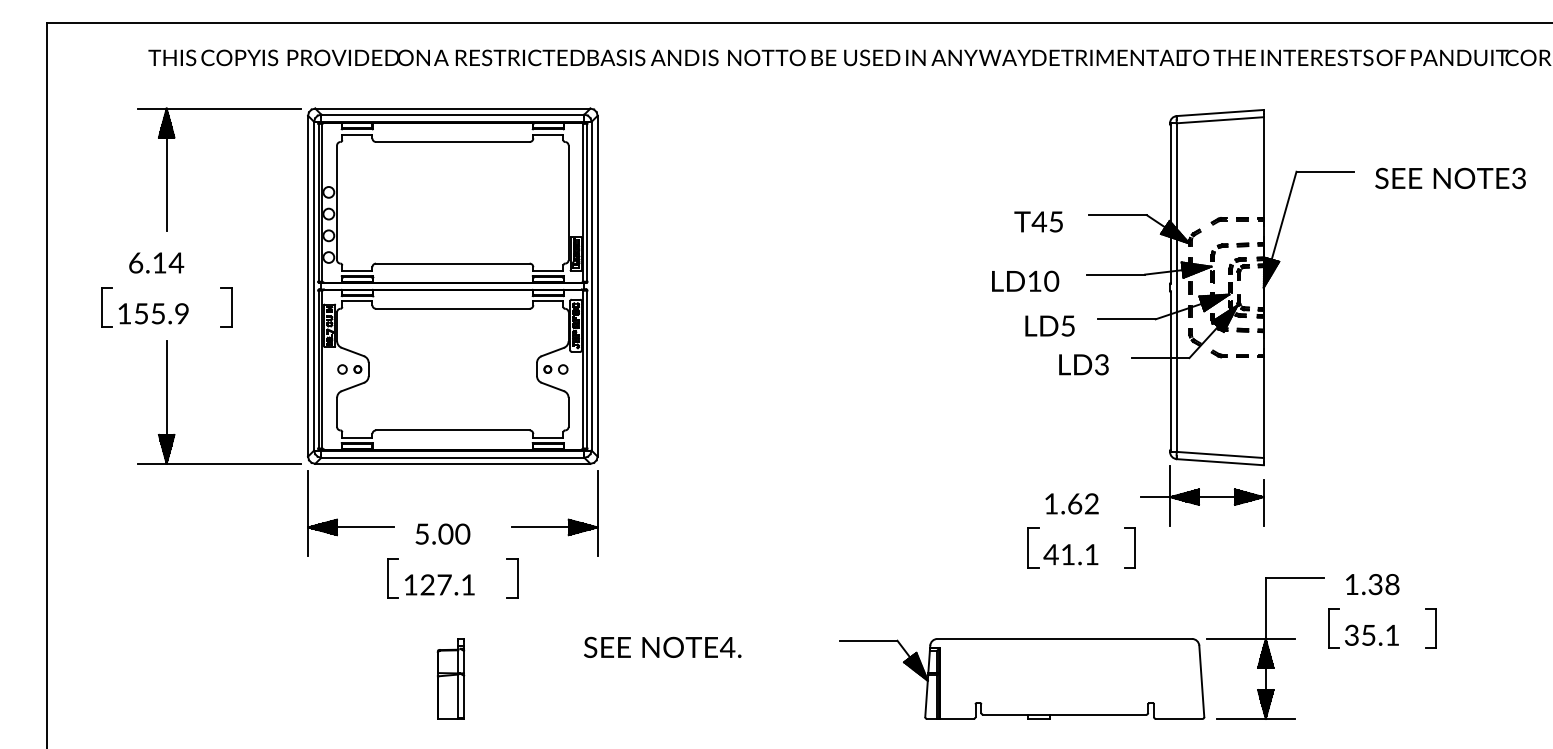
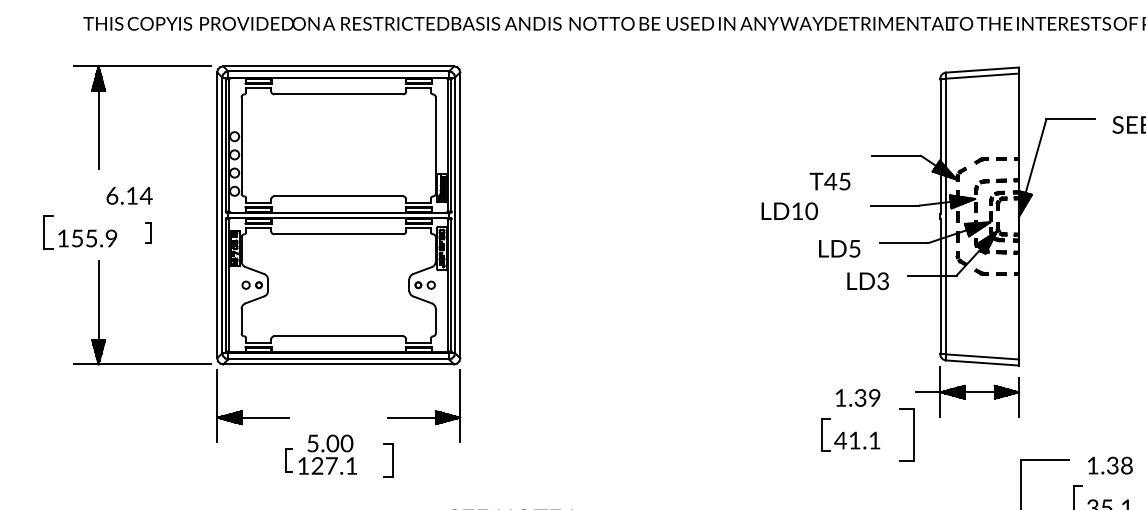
text: (1038, 221) -> (829, 181), moved
text: (156, 262) -> (129, 195), moved
text: (1025, 280) -> (789, 210), moved
part: (226, 307) -> (148, 233), size x0.6
text: (1083, 503) -> (867, 397), 1.62 -> 1.39
text: (442, 533) -> (330, 442), moved
part: (1129, 547) -> (906, 434), size x1.6
part: (392, 578) -> (288, 460), size x0.7

